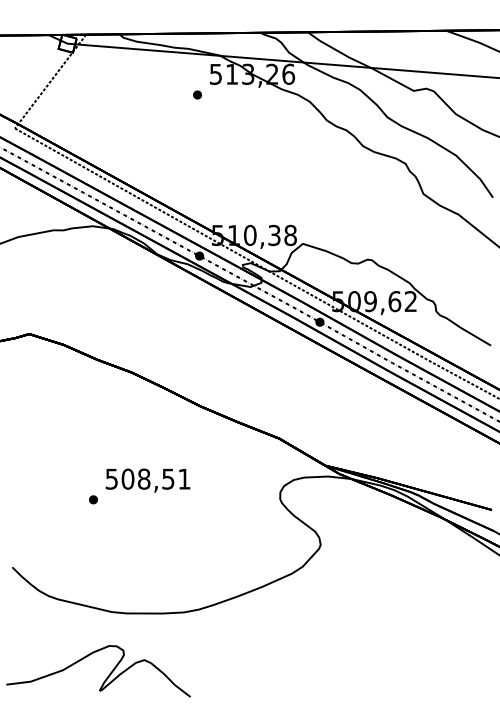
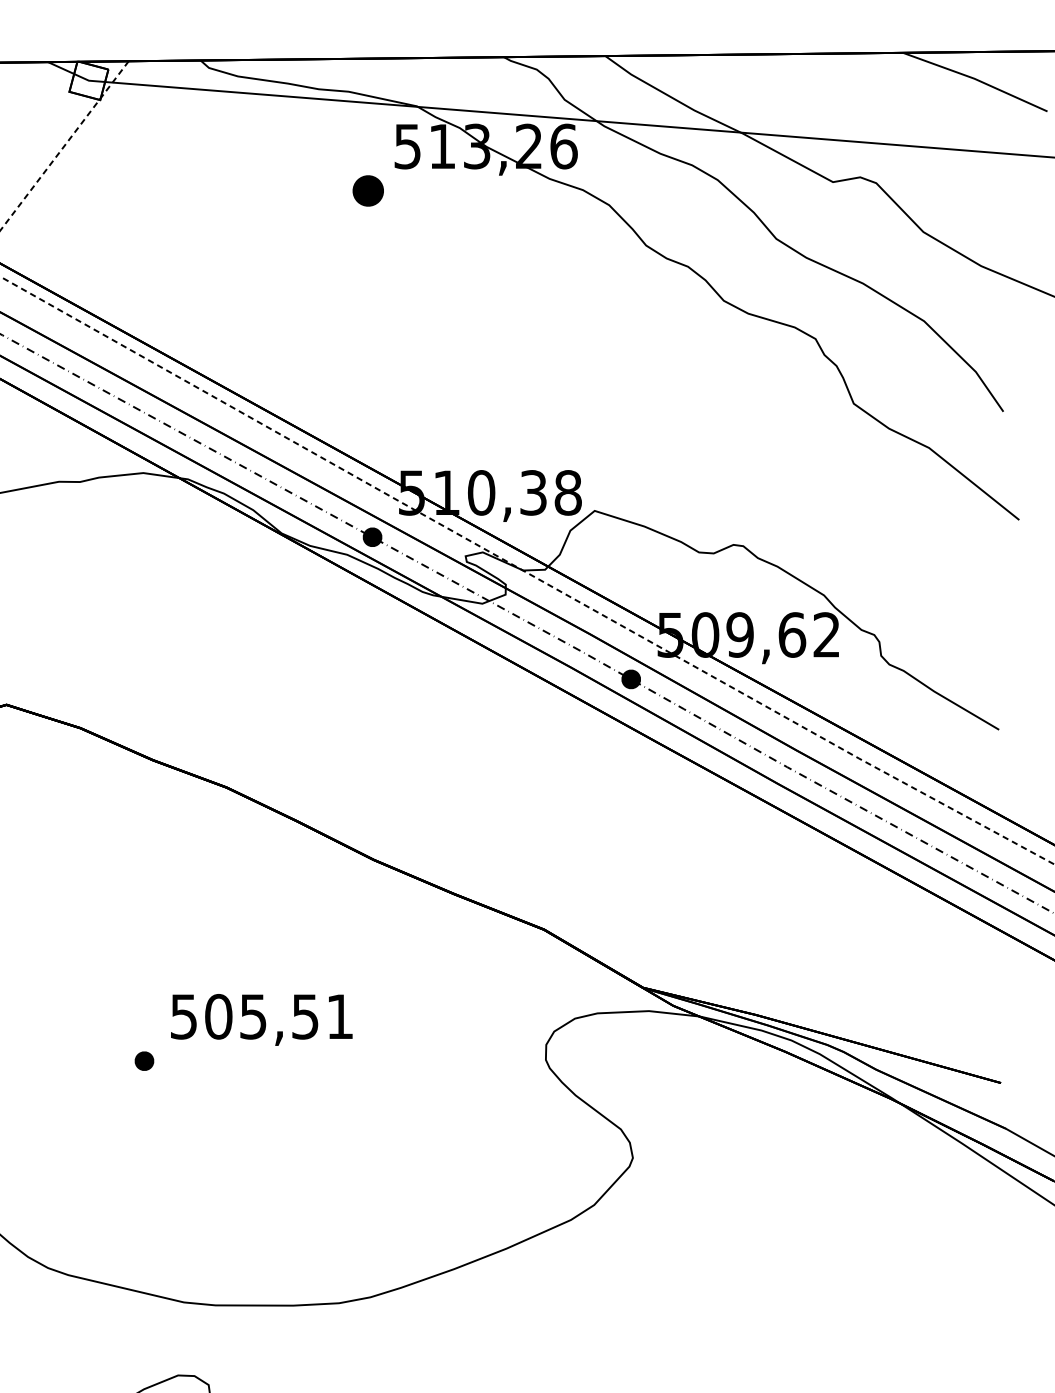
part: (197, 94) -> (368, 189), size x1.6
text: (143, 478) -> (251, 1015), 508,51 -> 505,51

